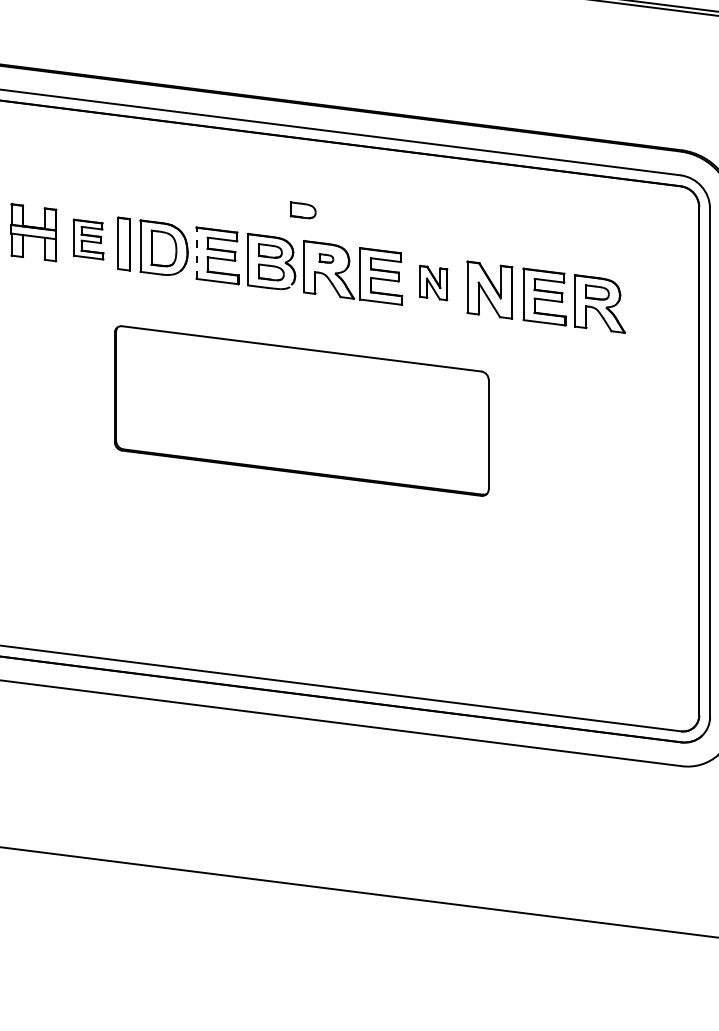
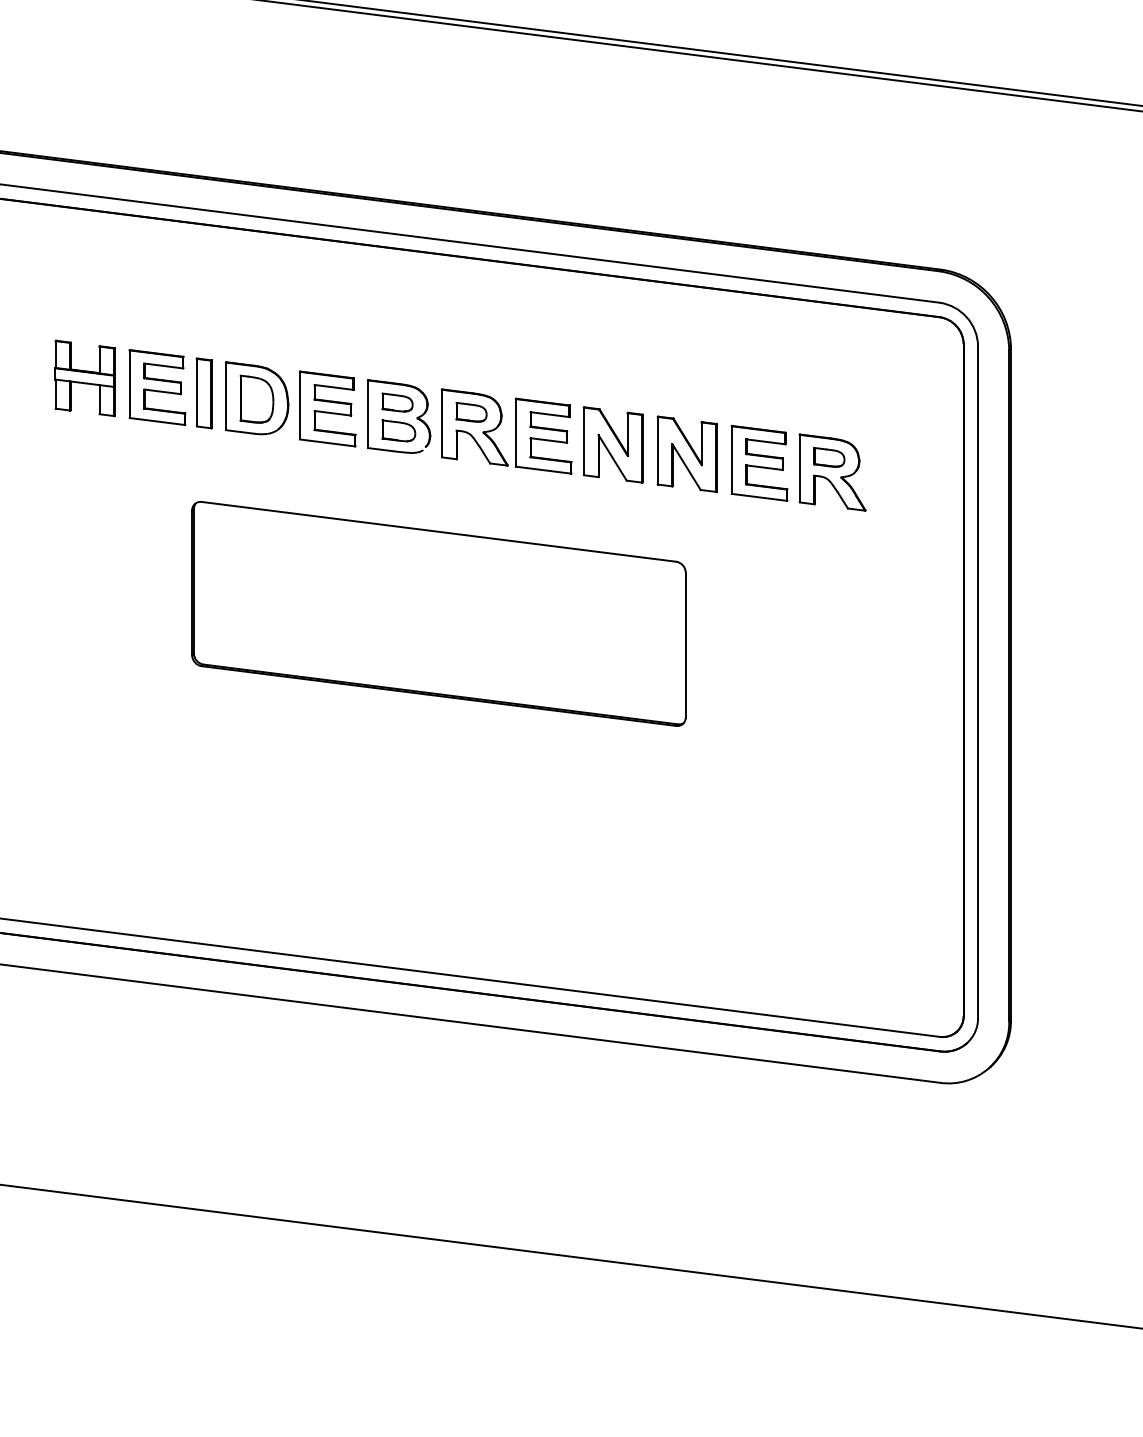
part: (302, 210) -> (440, 348), removed
part: (88, 239) -> (157, 387), size x1.43
line: (196, 253) -> (300, 405), dashed -> solid
part: (326, 258) -> (471, 412), size x1.67
part: (433, 282) -> (612, 444), size x1.67

